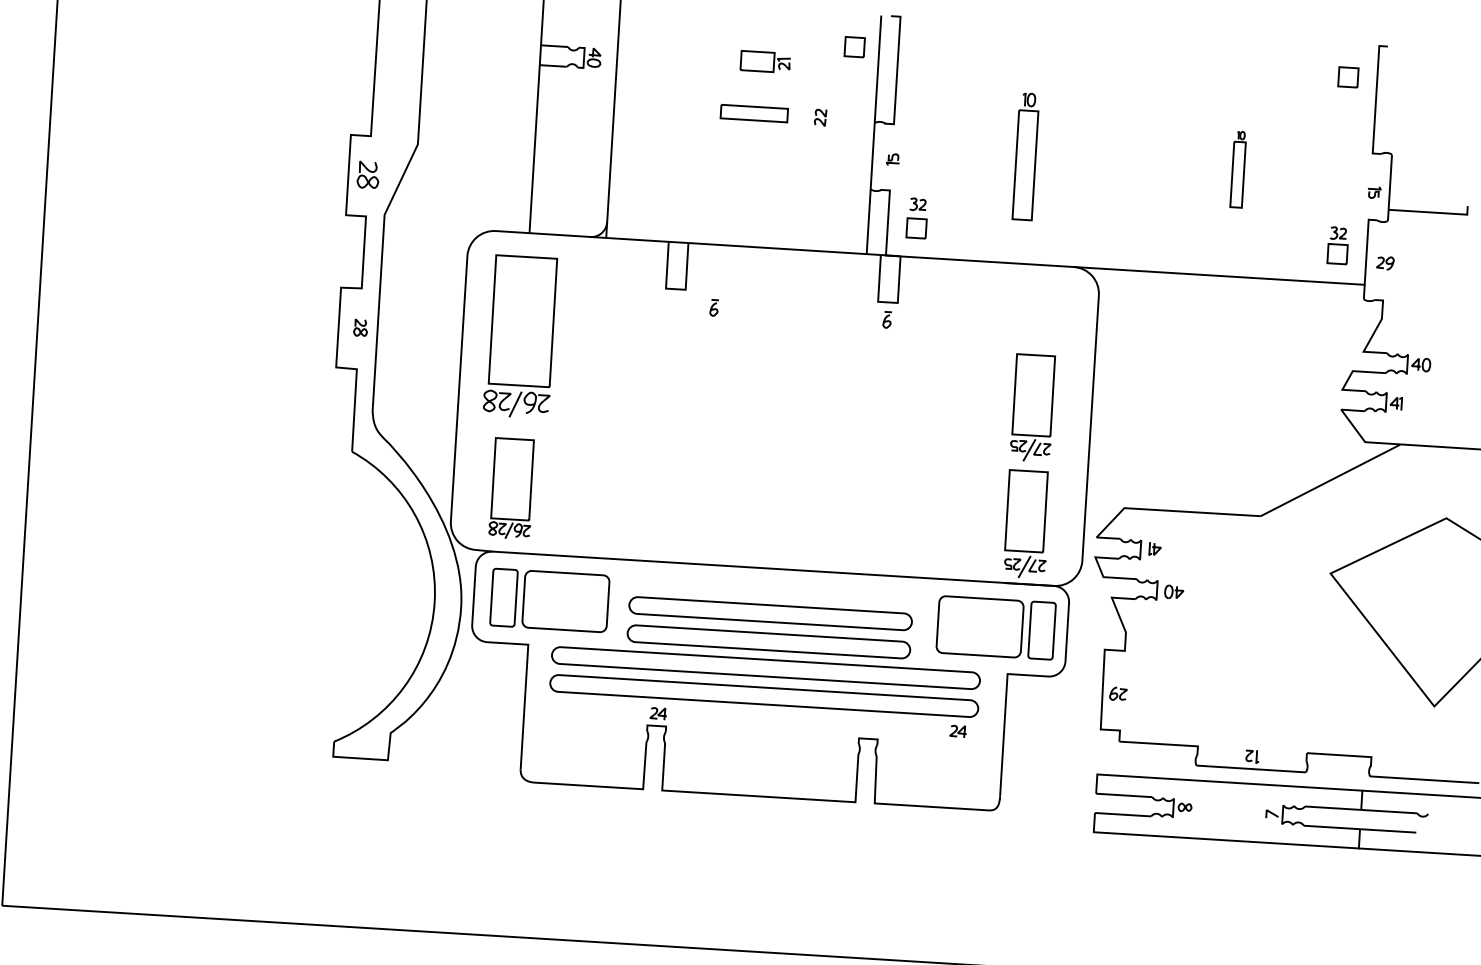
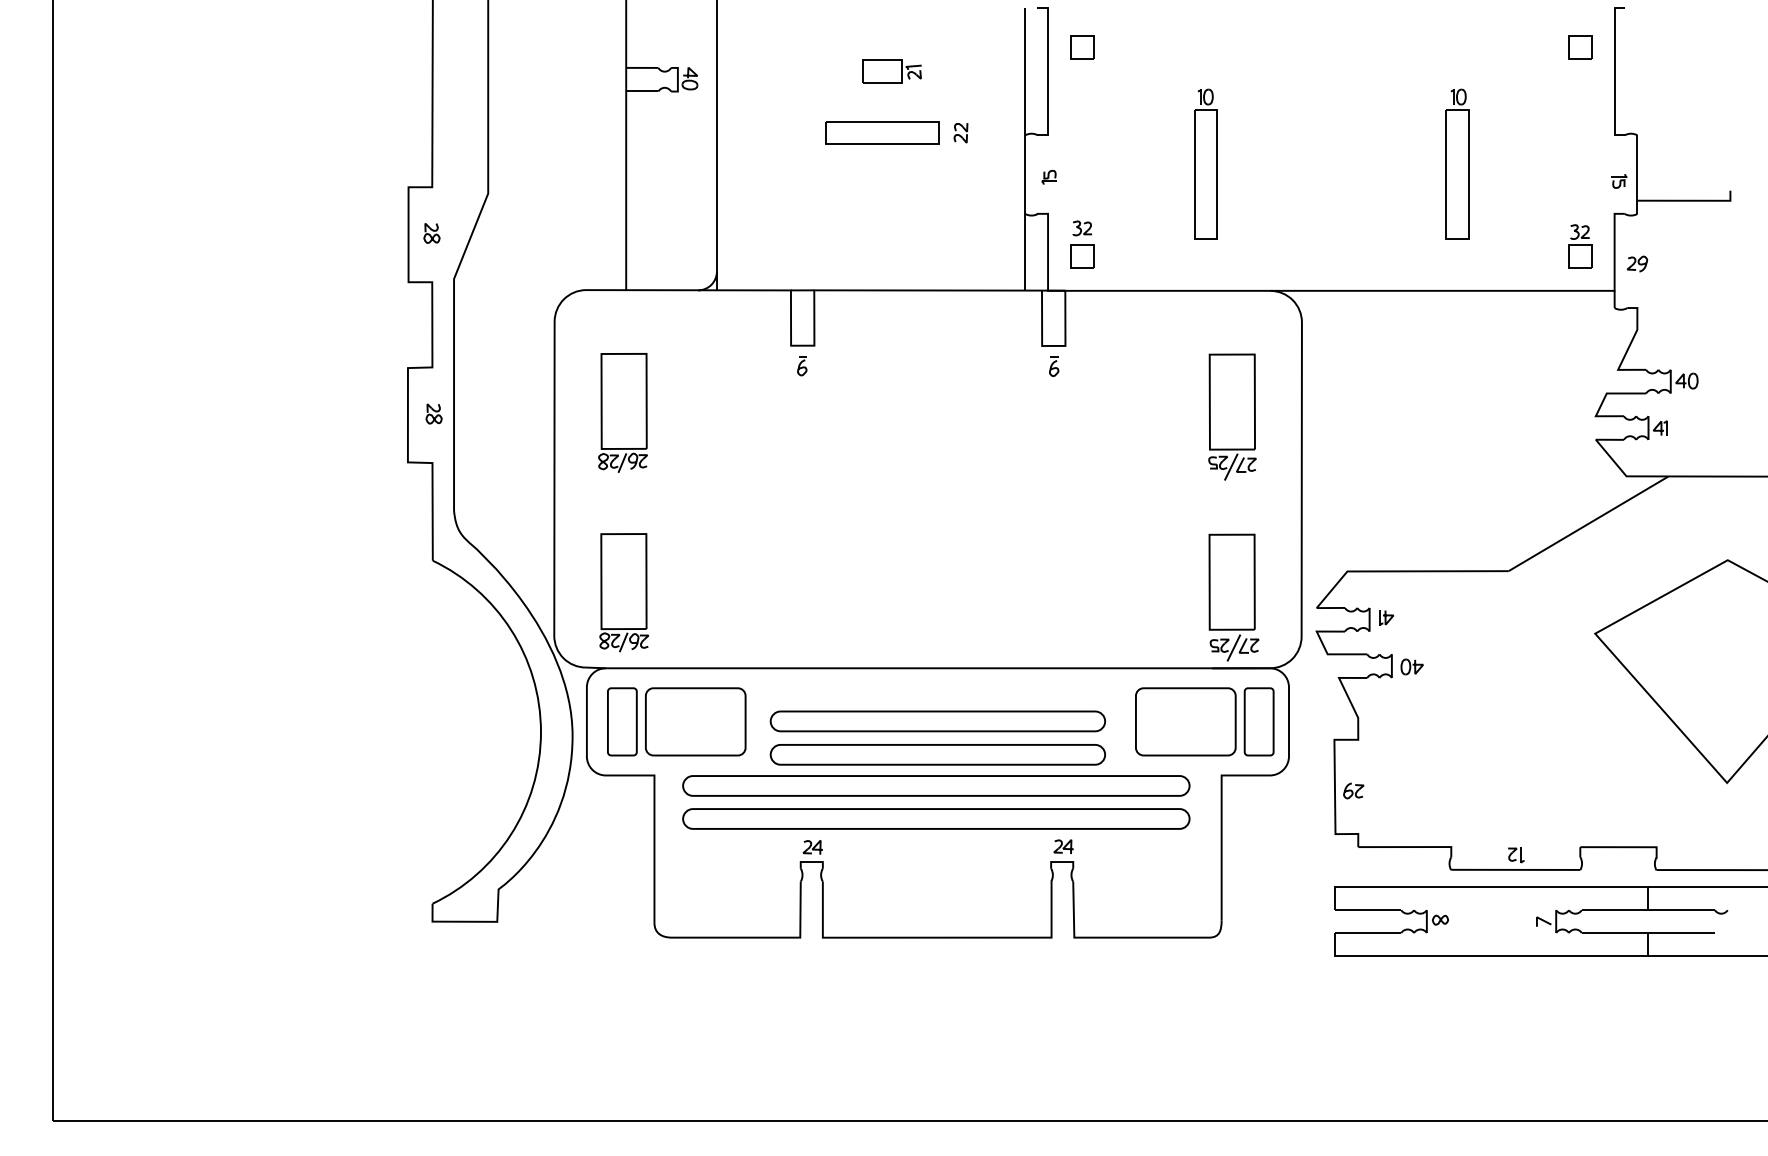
part: (854, 47) -> (1082, 47), moved
part: (754, 113) -> (882, 132), size x1.43
part: (1238, 169) -> (1457, 163), size x1.67
part: (367, 175) -> (431, 233), size x0.62
part: (714, 308) -> (802, 366), moved
part: (520, 336) -> (622, 412), size x0.62
part: (1033, 407) -> (1232, 416), moved
part: (958, 731) -> (1063, 846), moved

